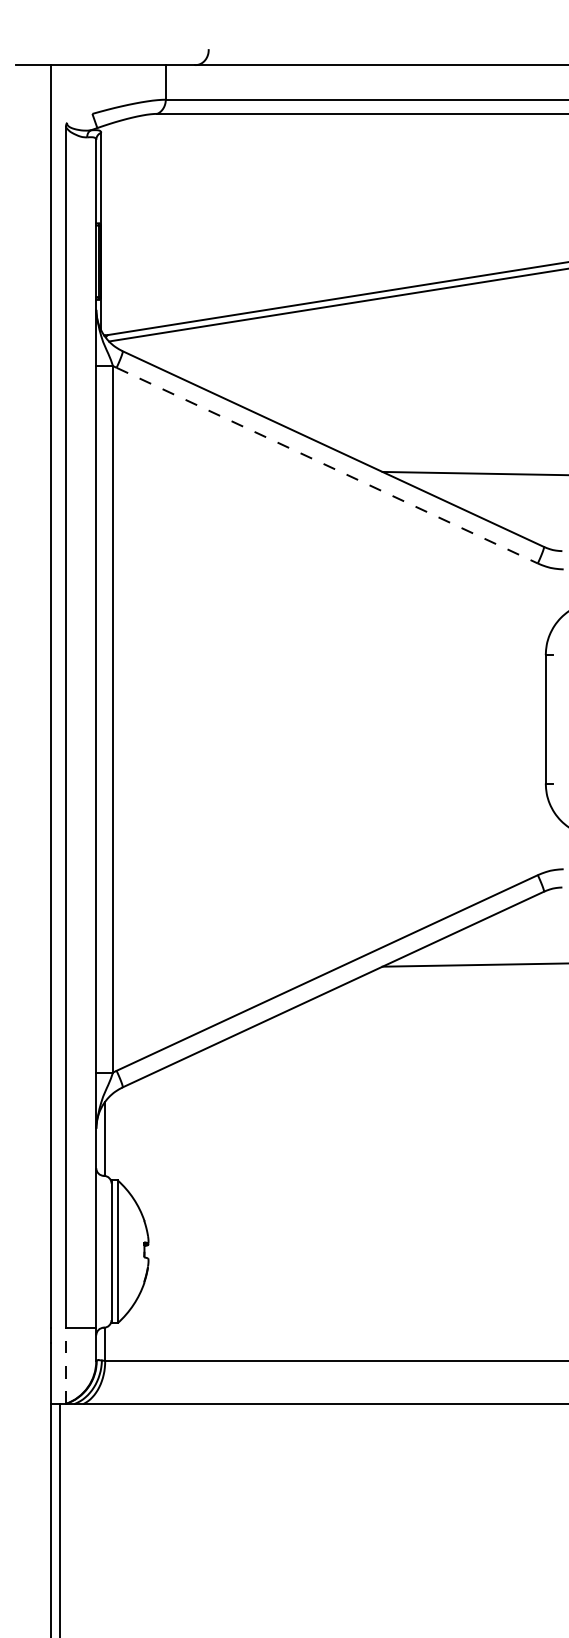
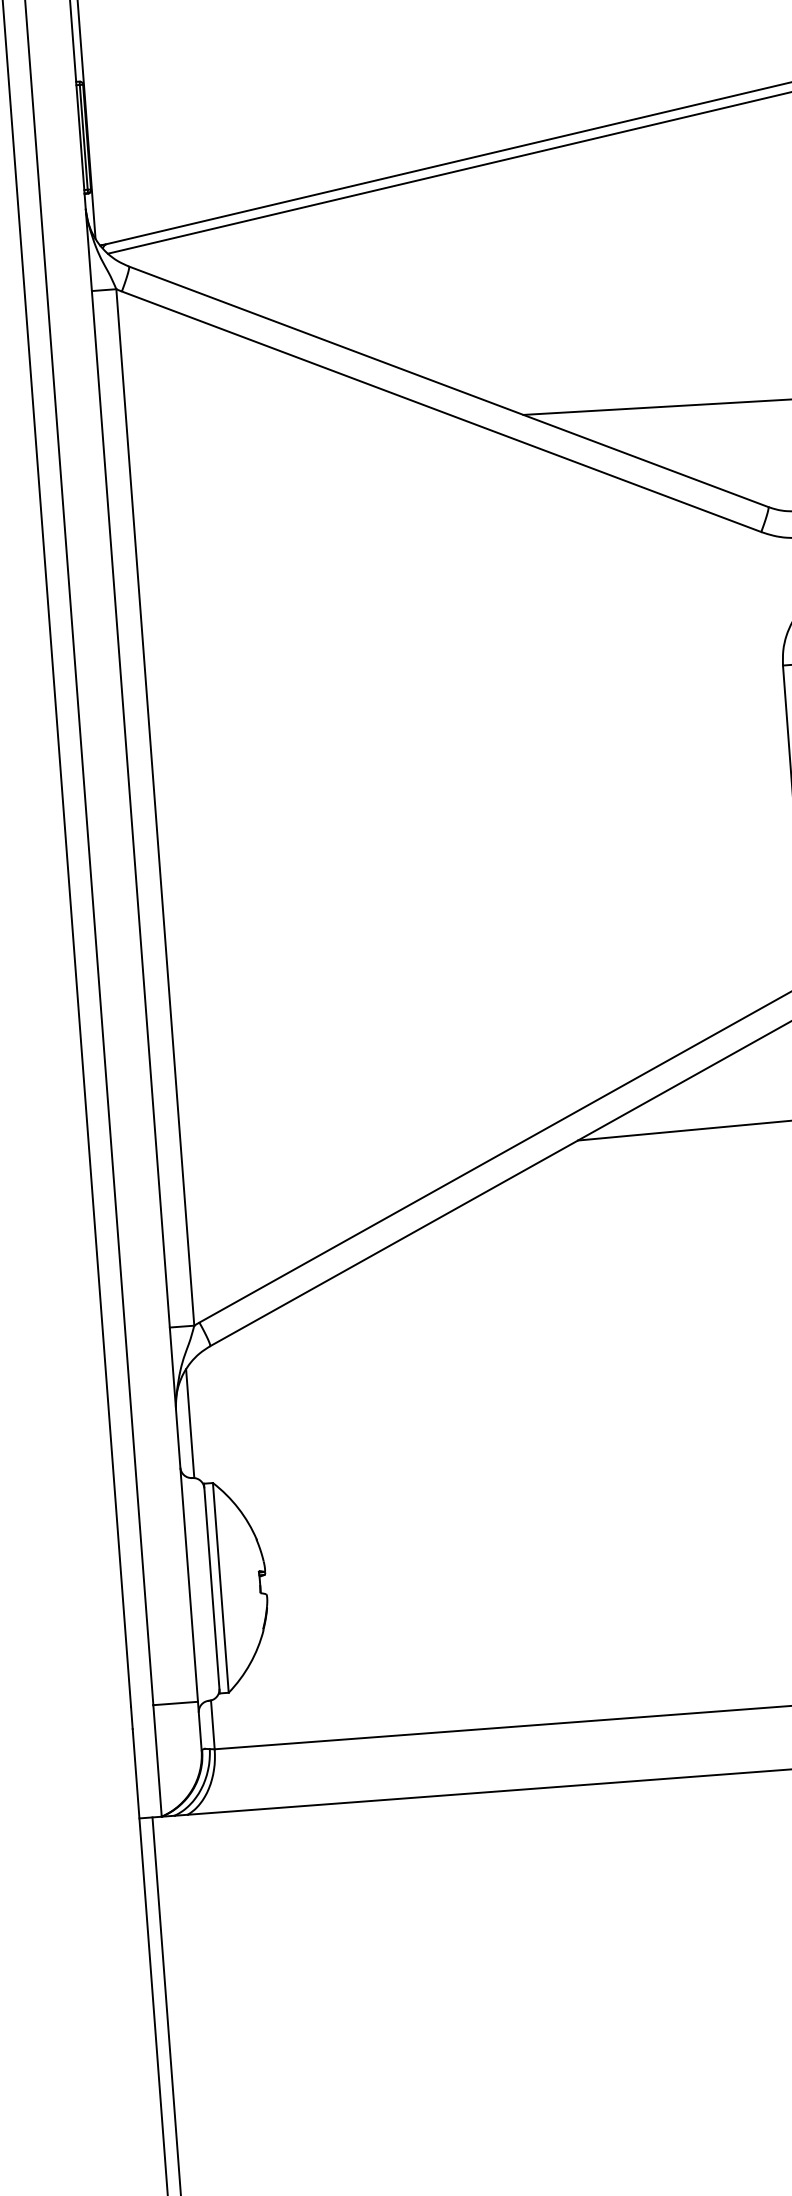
line: (327, 465) -> (441, 411), dashed -> solid
line: (65, 1365) -> (156, 1760), dashed -> solid

